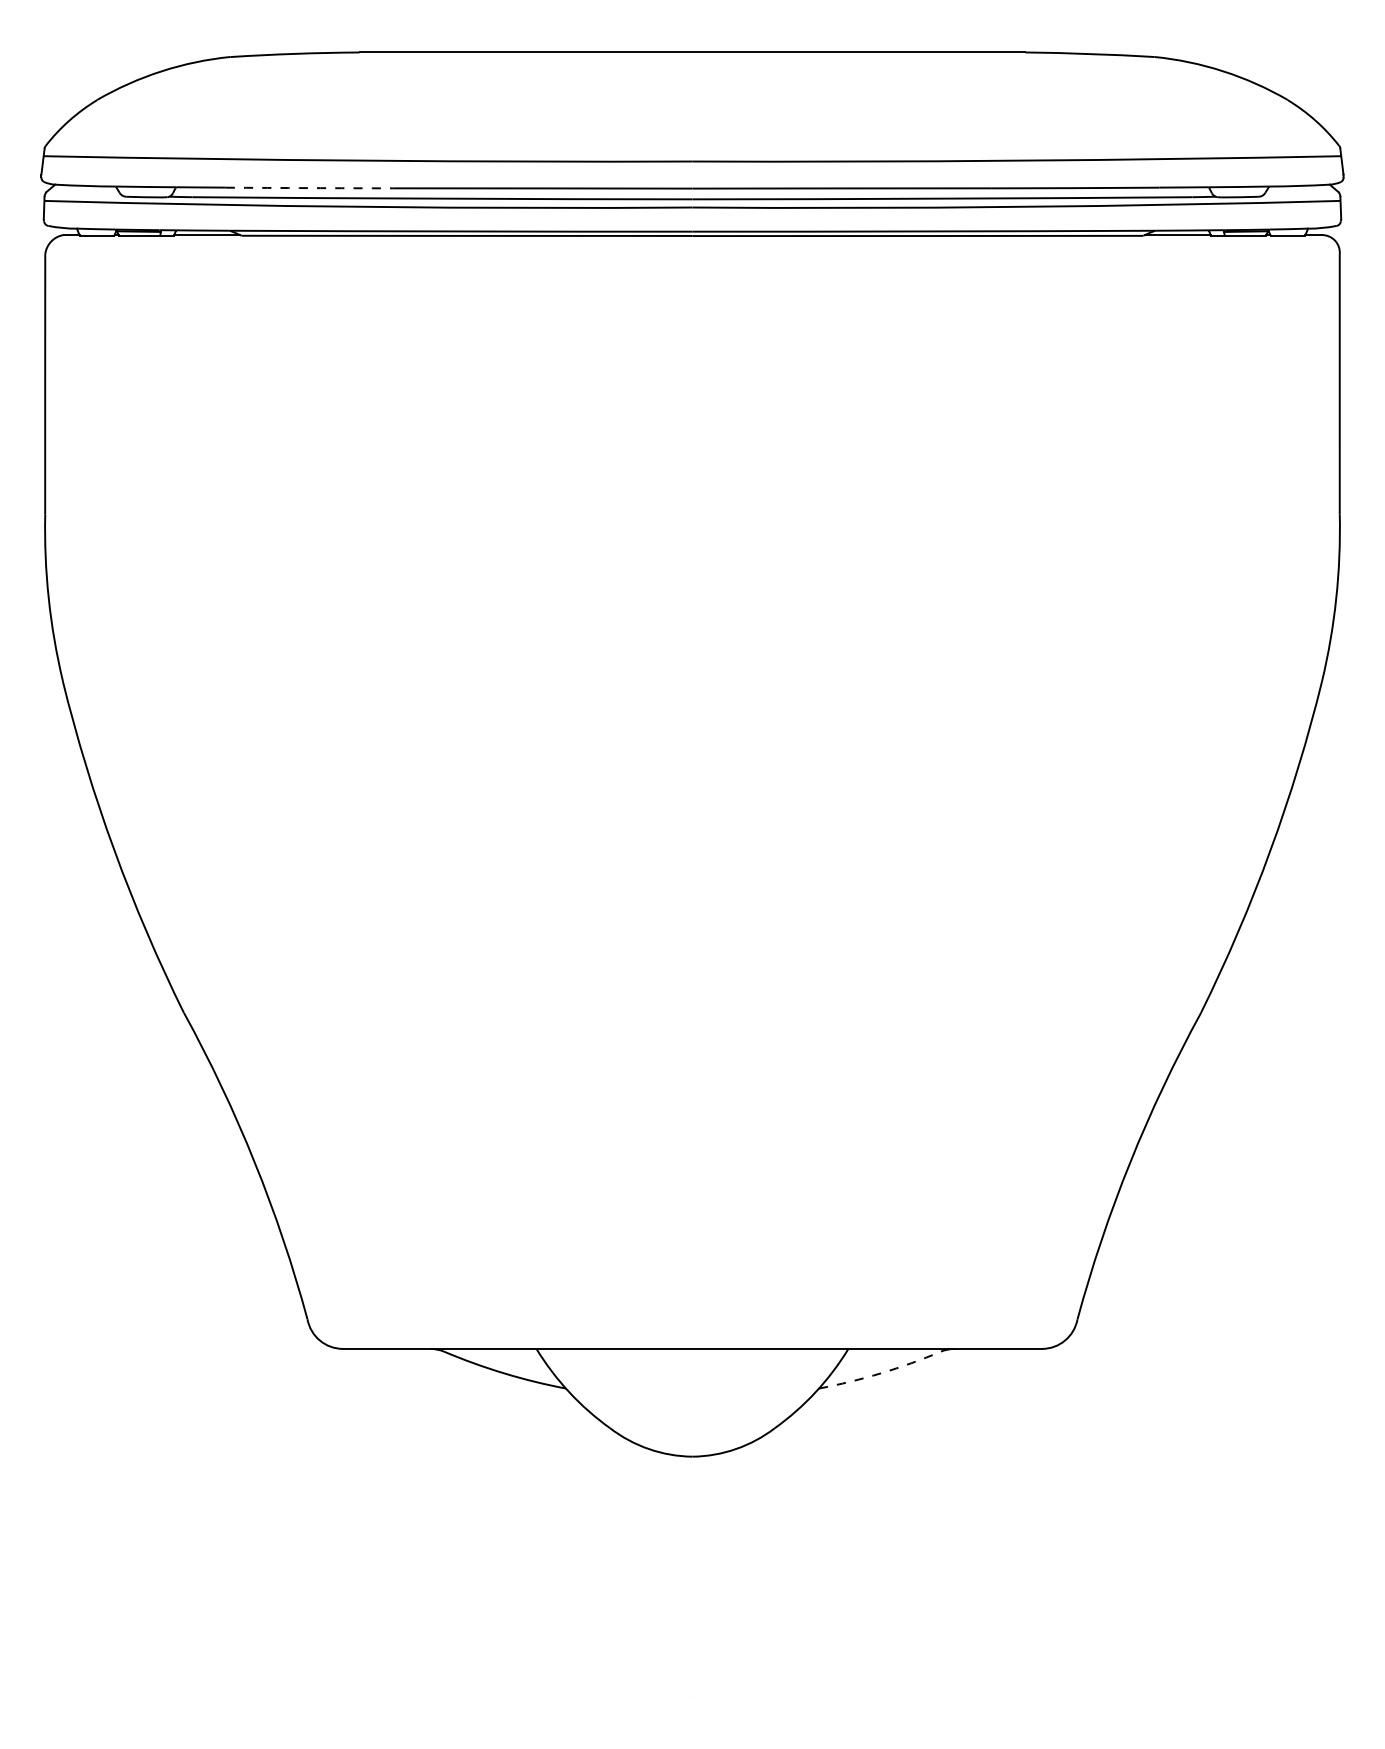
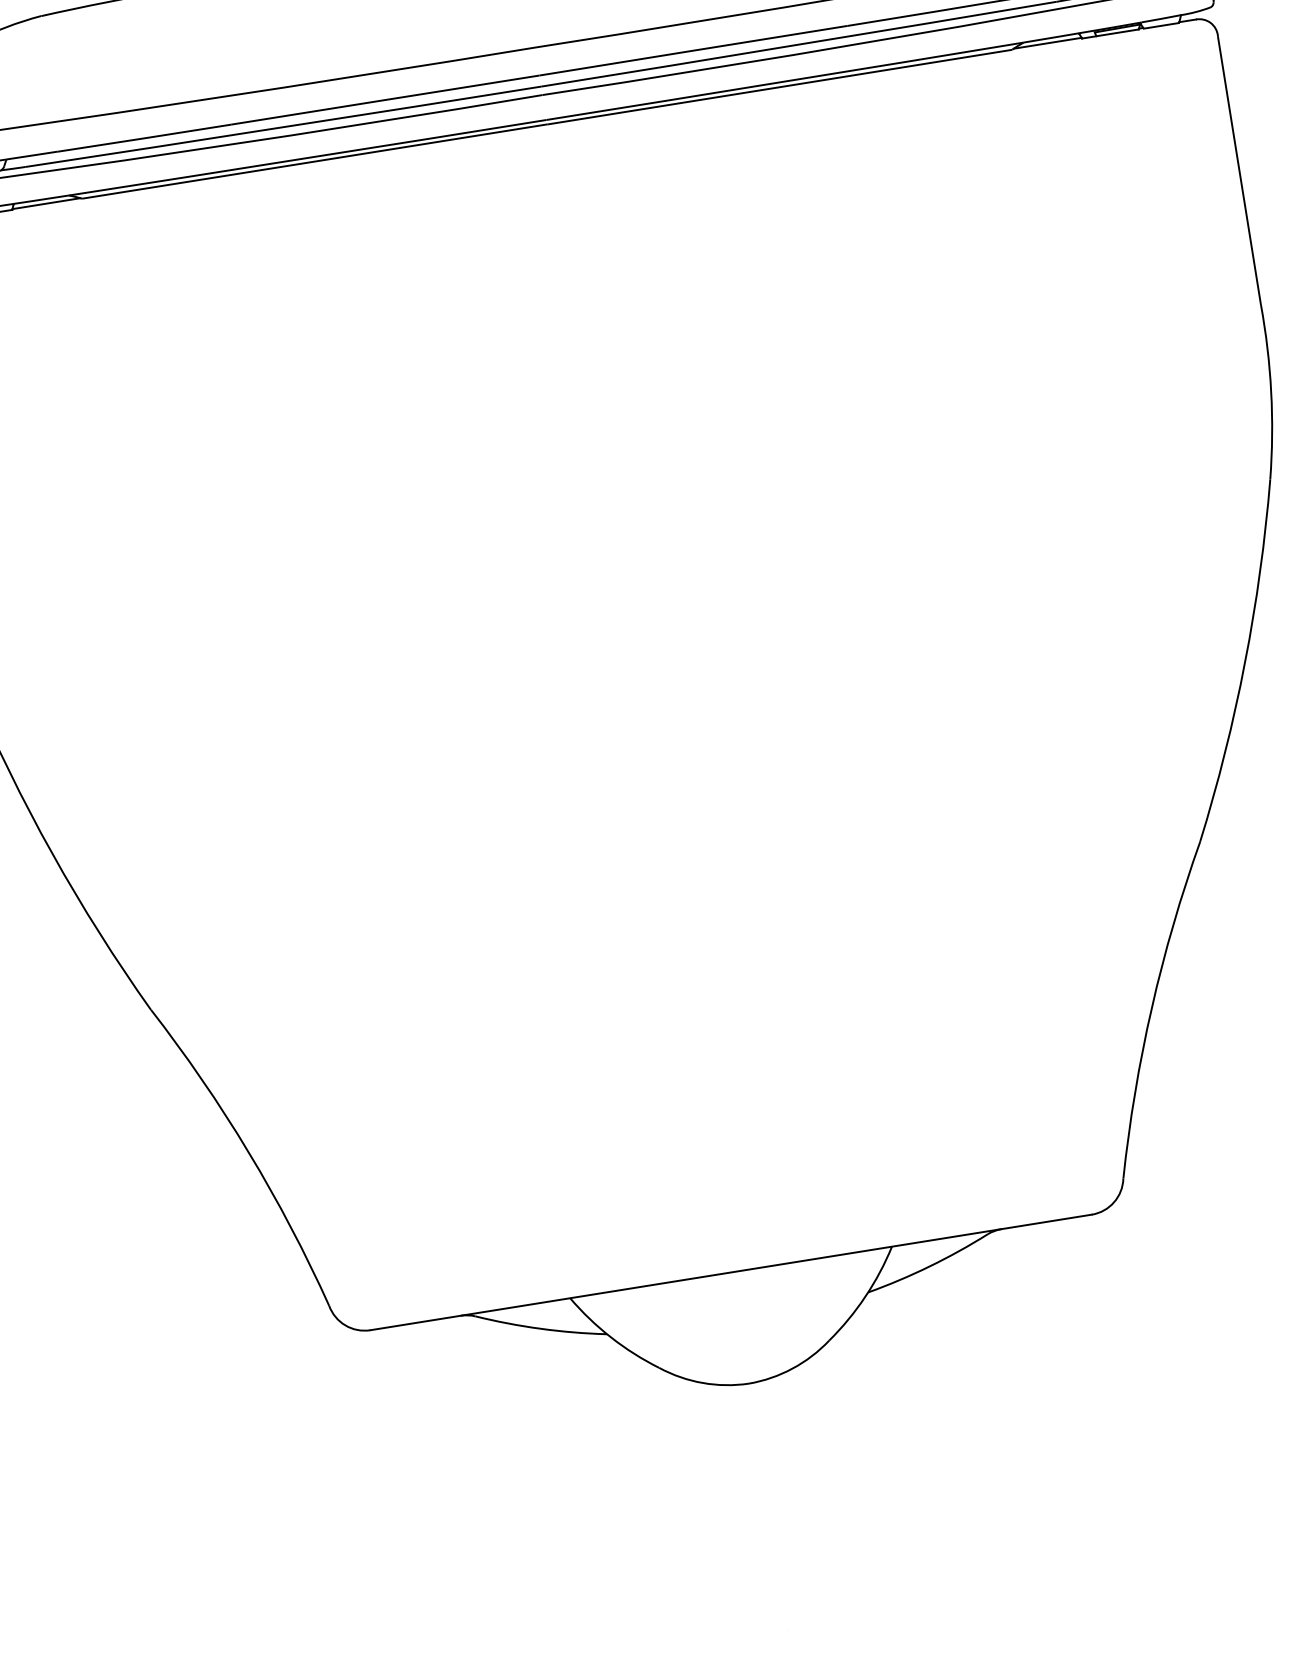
arc: (309, 188) -> (144, 138), dashed -> solid
arc: (880, 1373) -> (929, 1266), dashed -> solid

